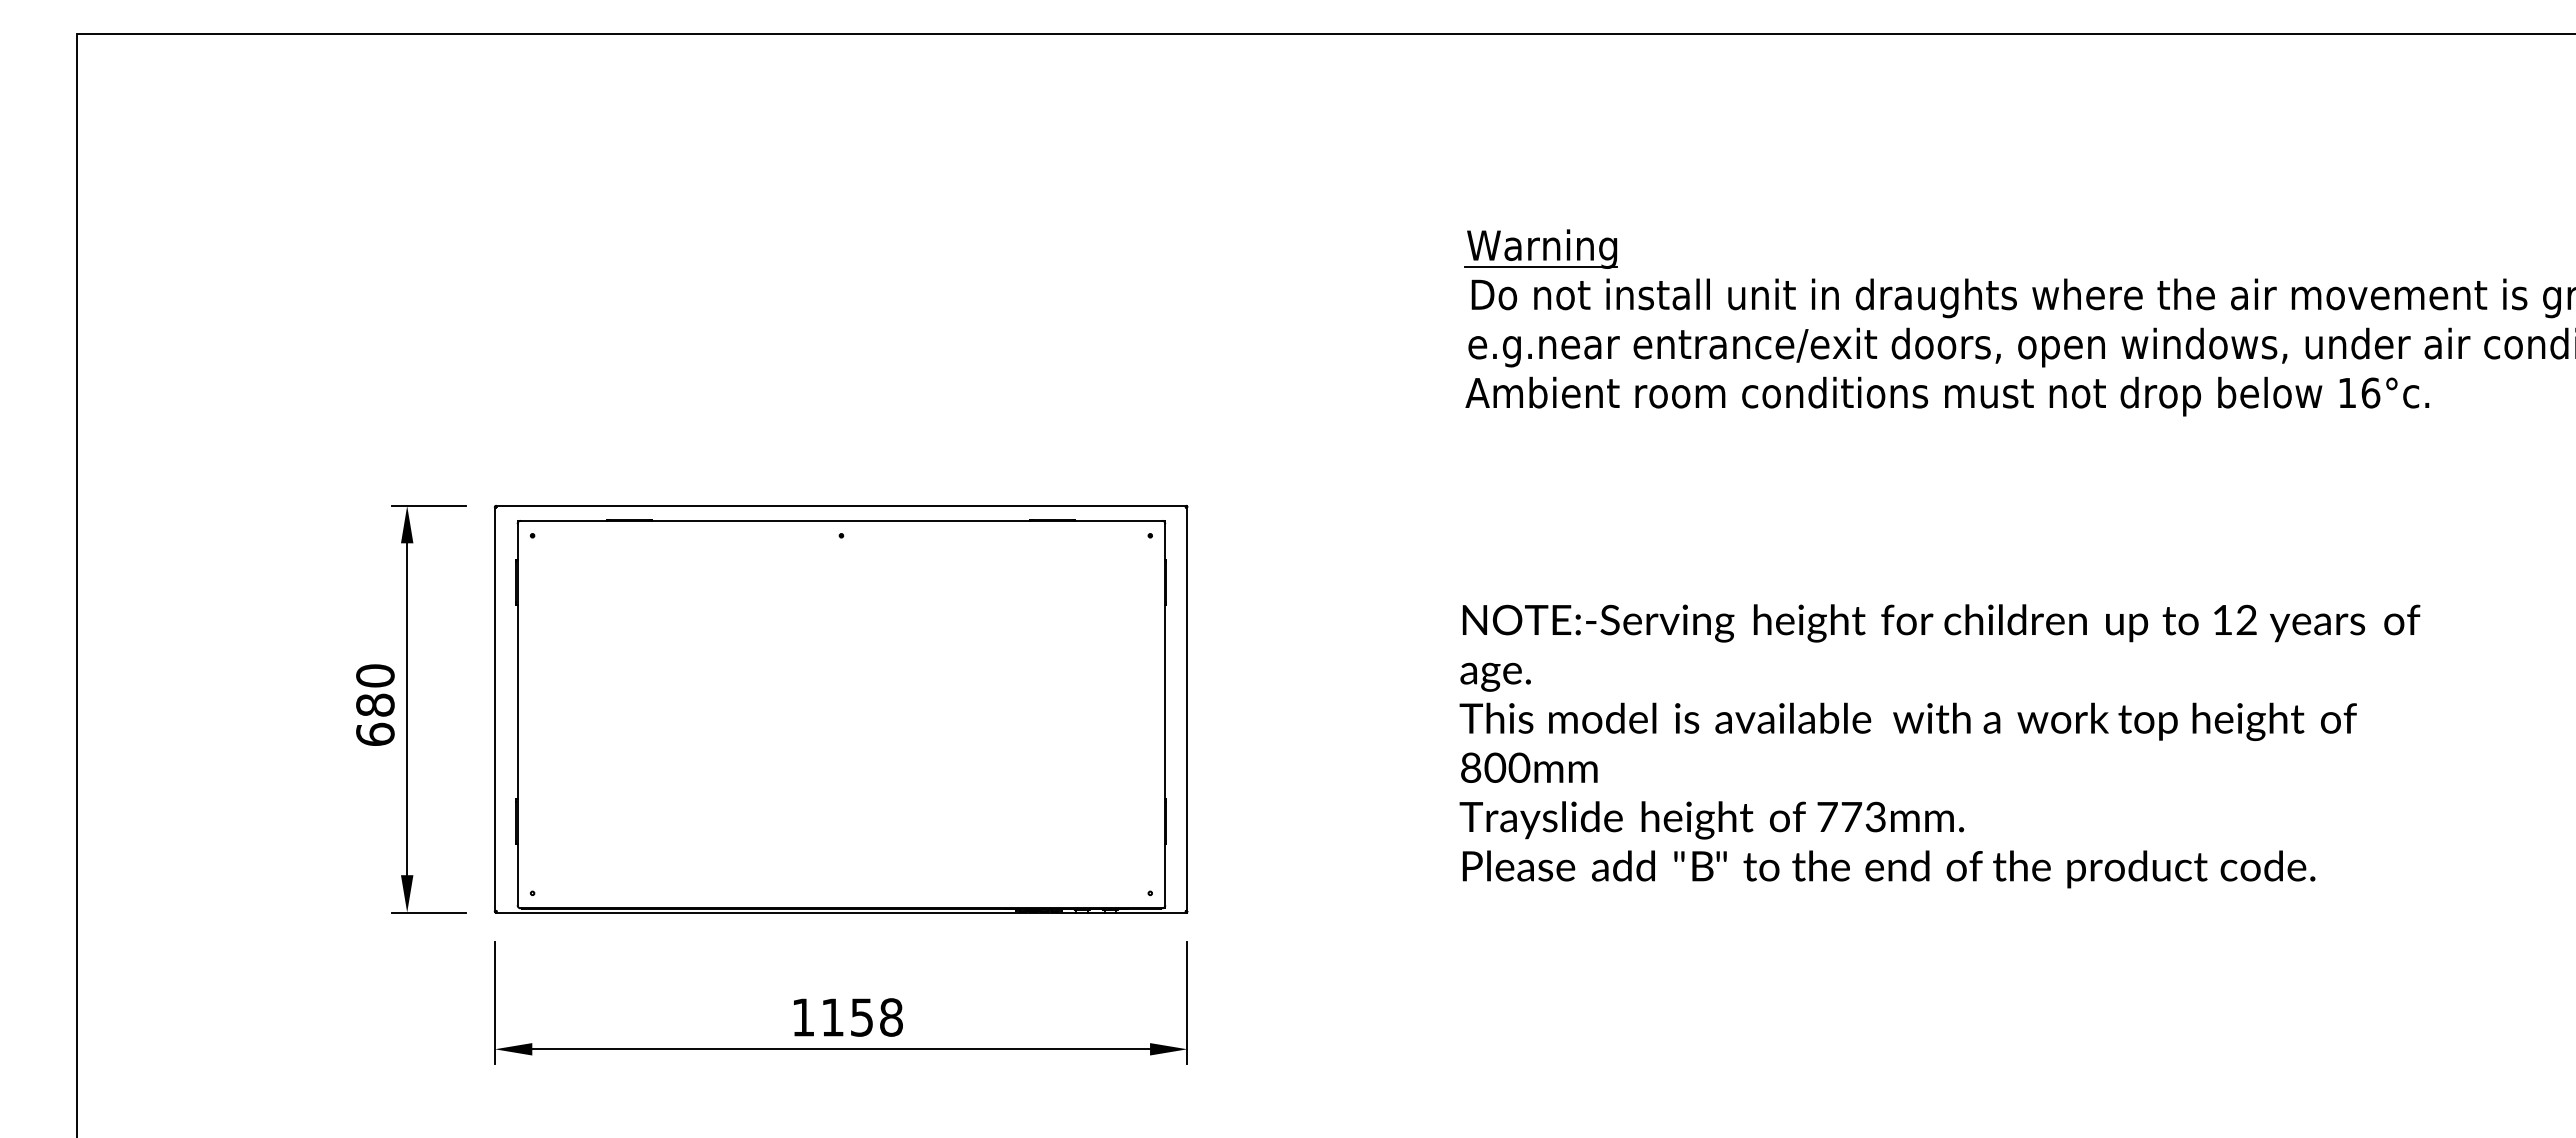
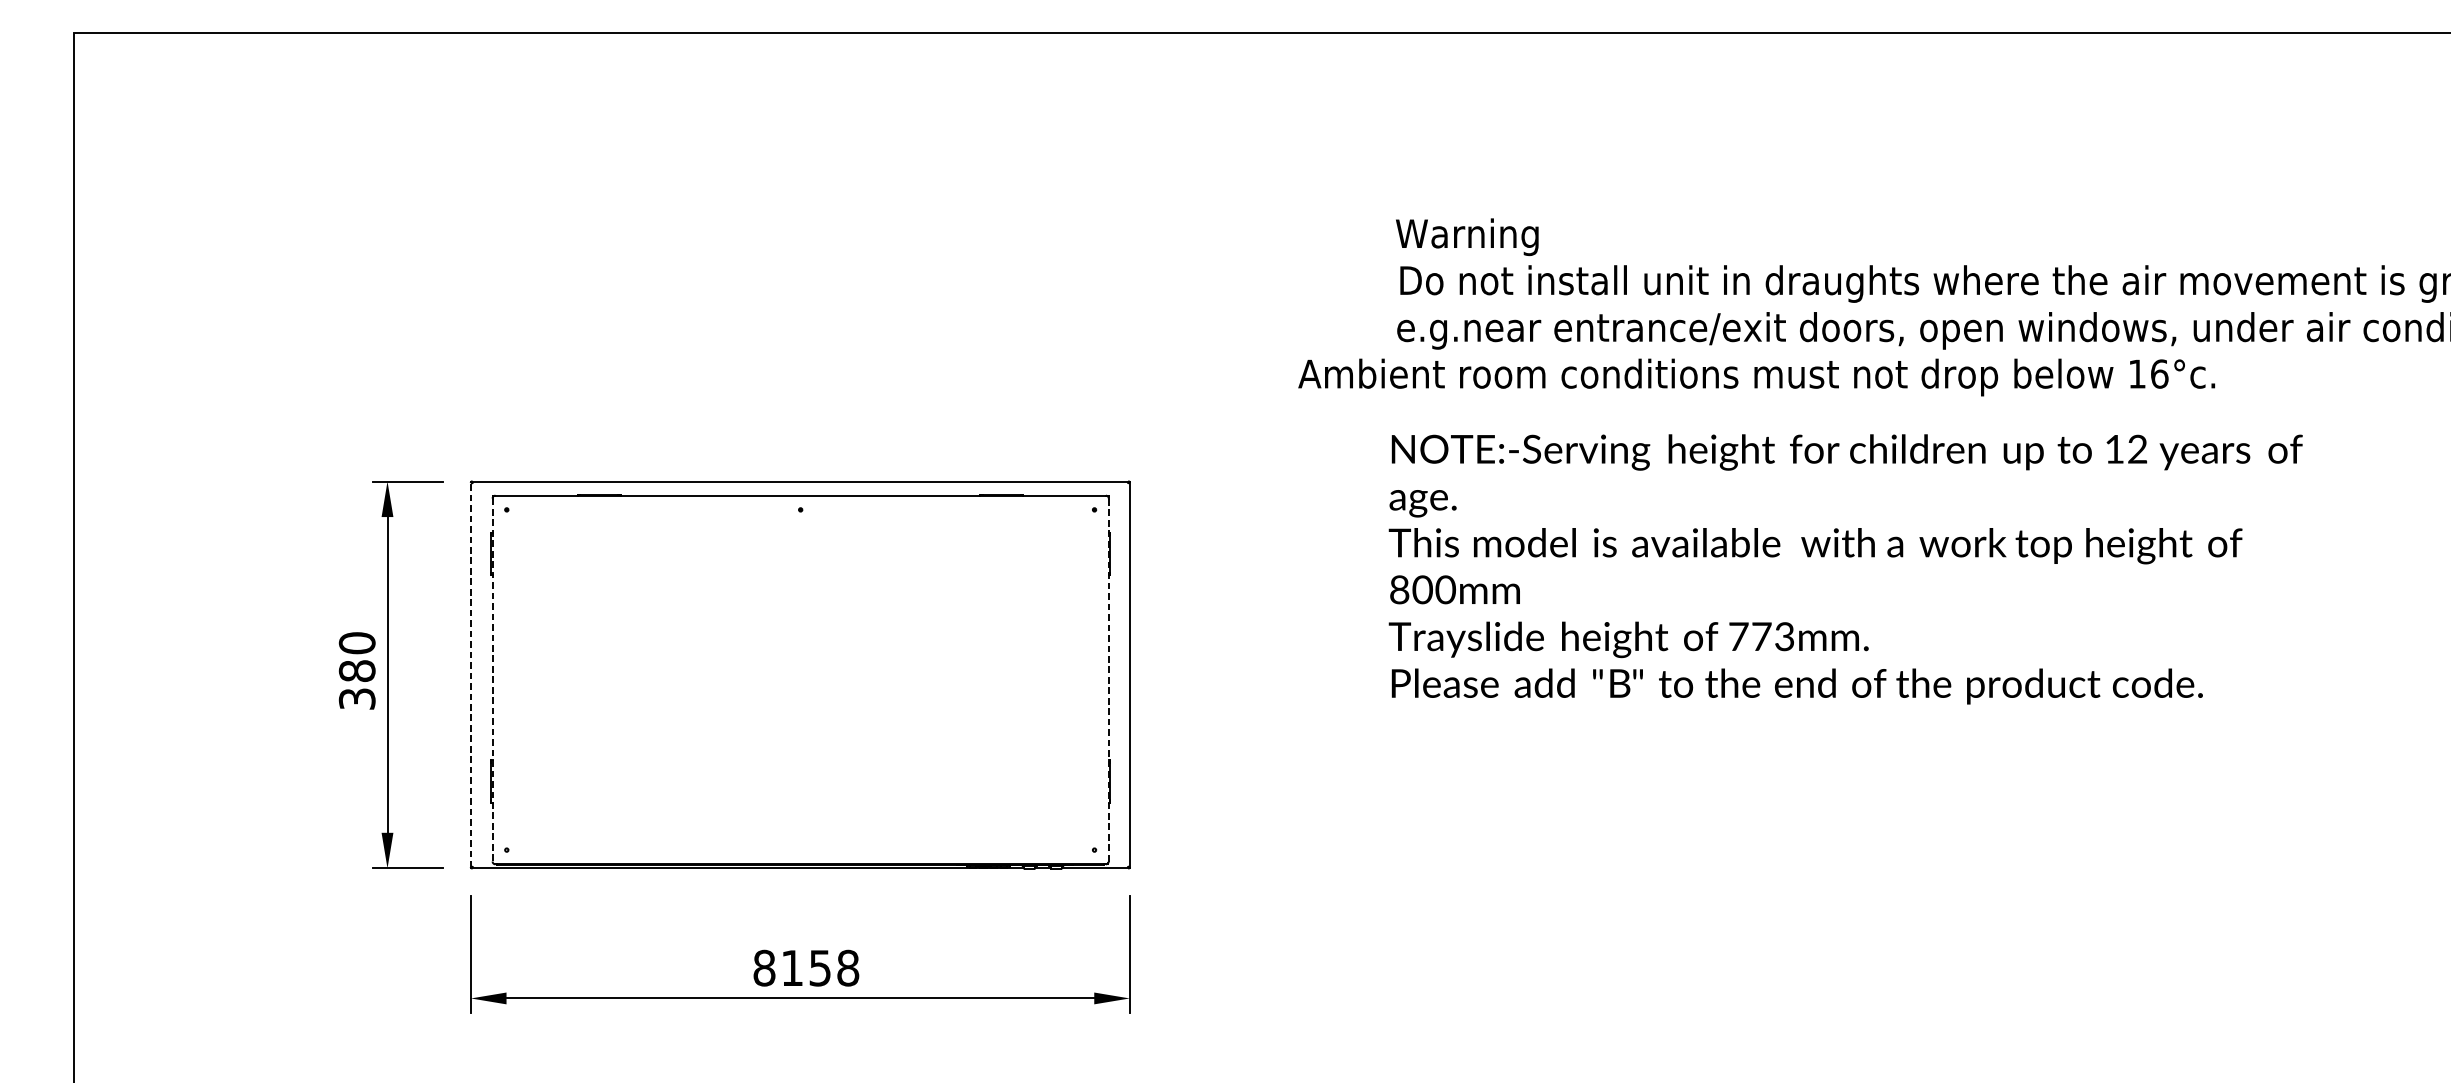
line: (1540, 267) -> (1465, 254), removed
text: (1947, 396) -> (1756, 377), moved
line: (494, 709) -> (470, 675), solid -> dashed
line: (517, 714) -> (492, 679), solid -> dashed
line: (1165, 714) -> (1108, 679), solid -> dashed
text: (375, 733) -> (357, 698), 680 -> 380
text: (1939, 746) -> (1845, 569), moved
text: (803, 1017) -> (764, 968), 1158 -> 8158

